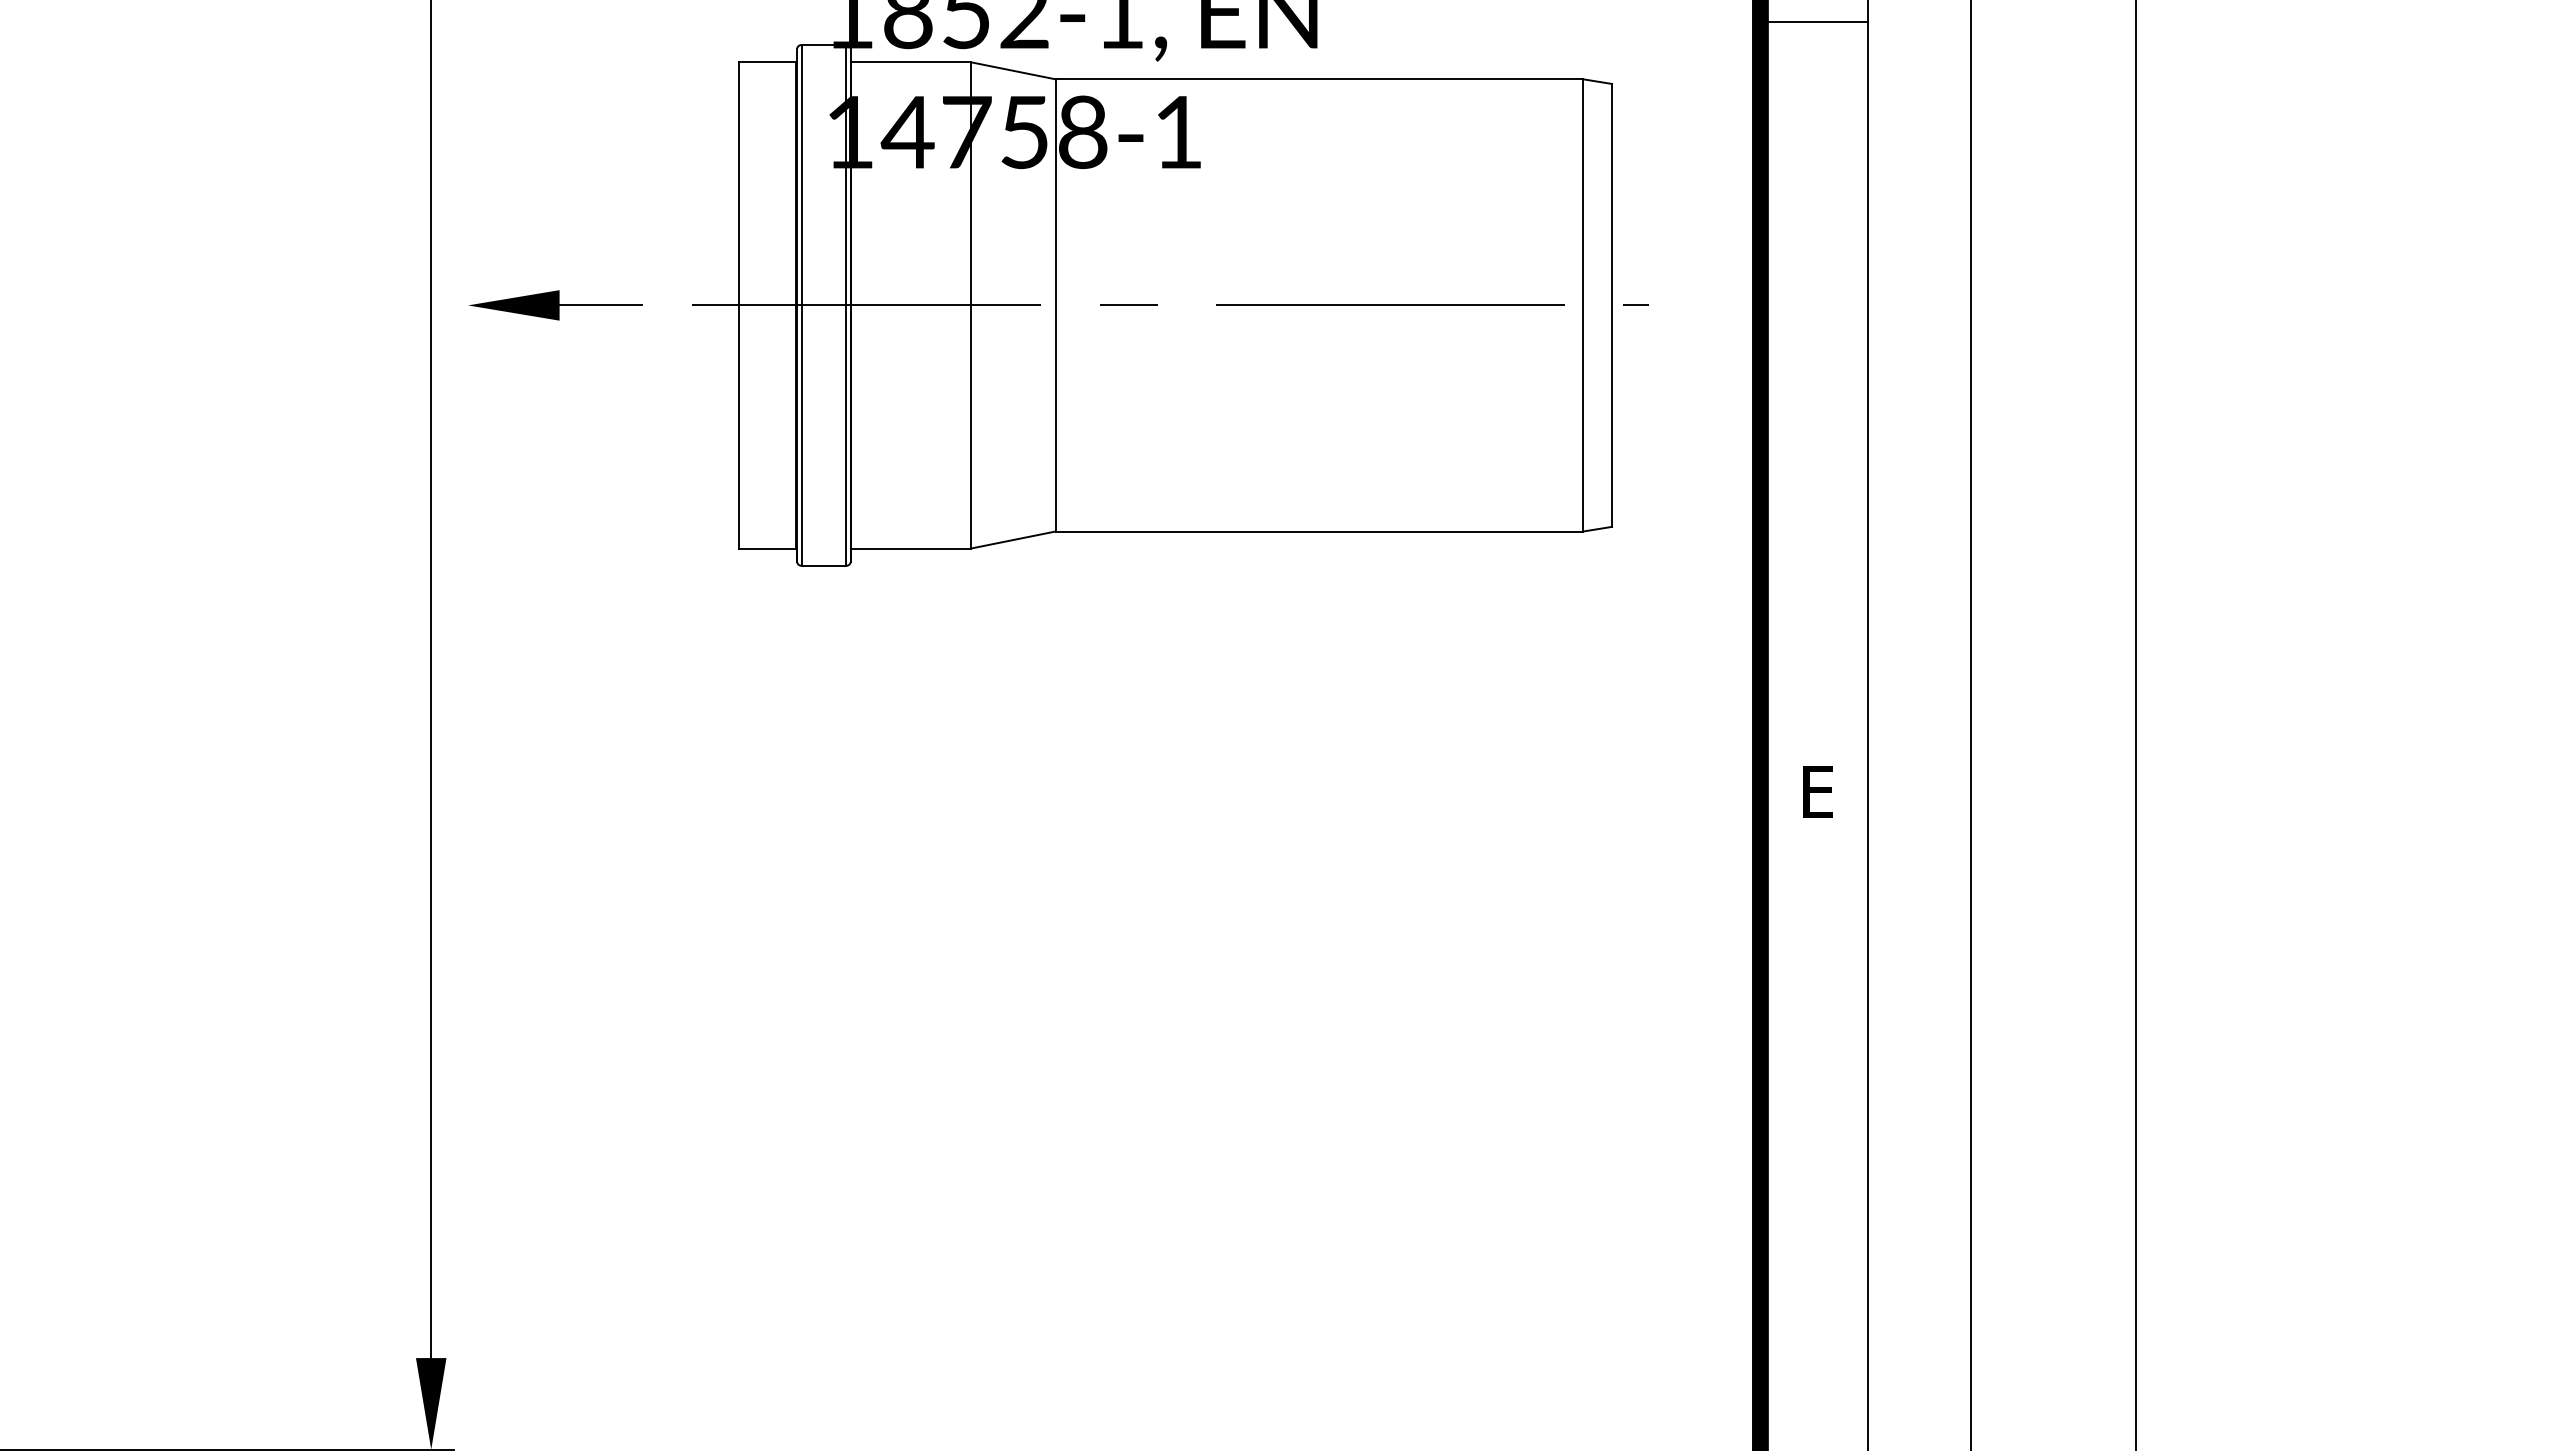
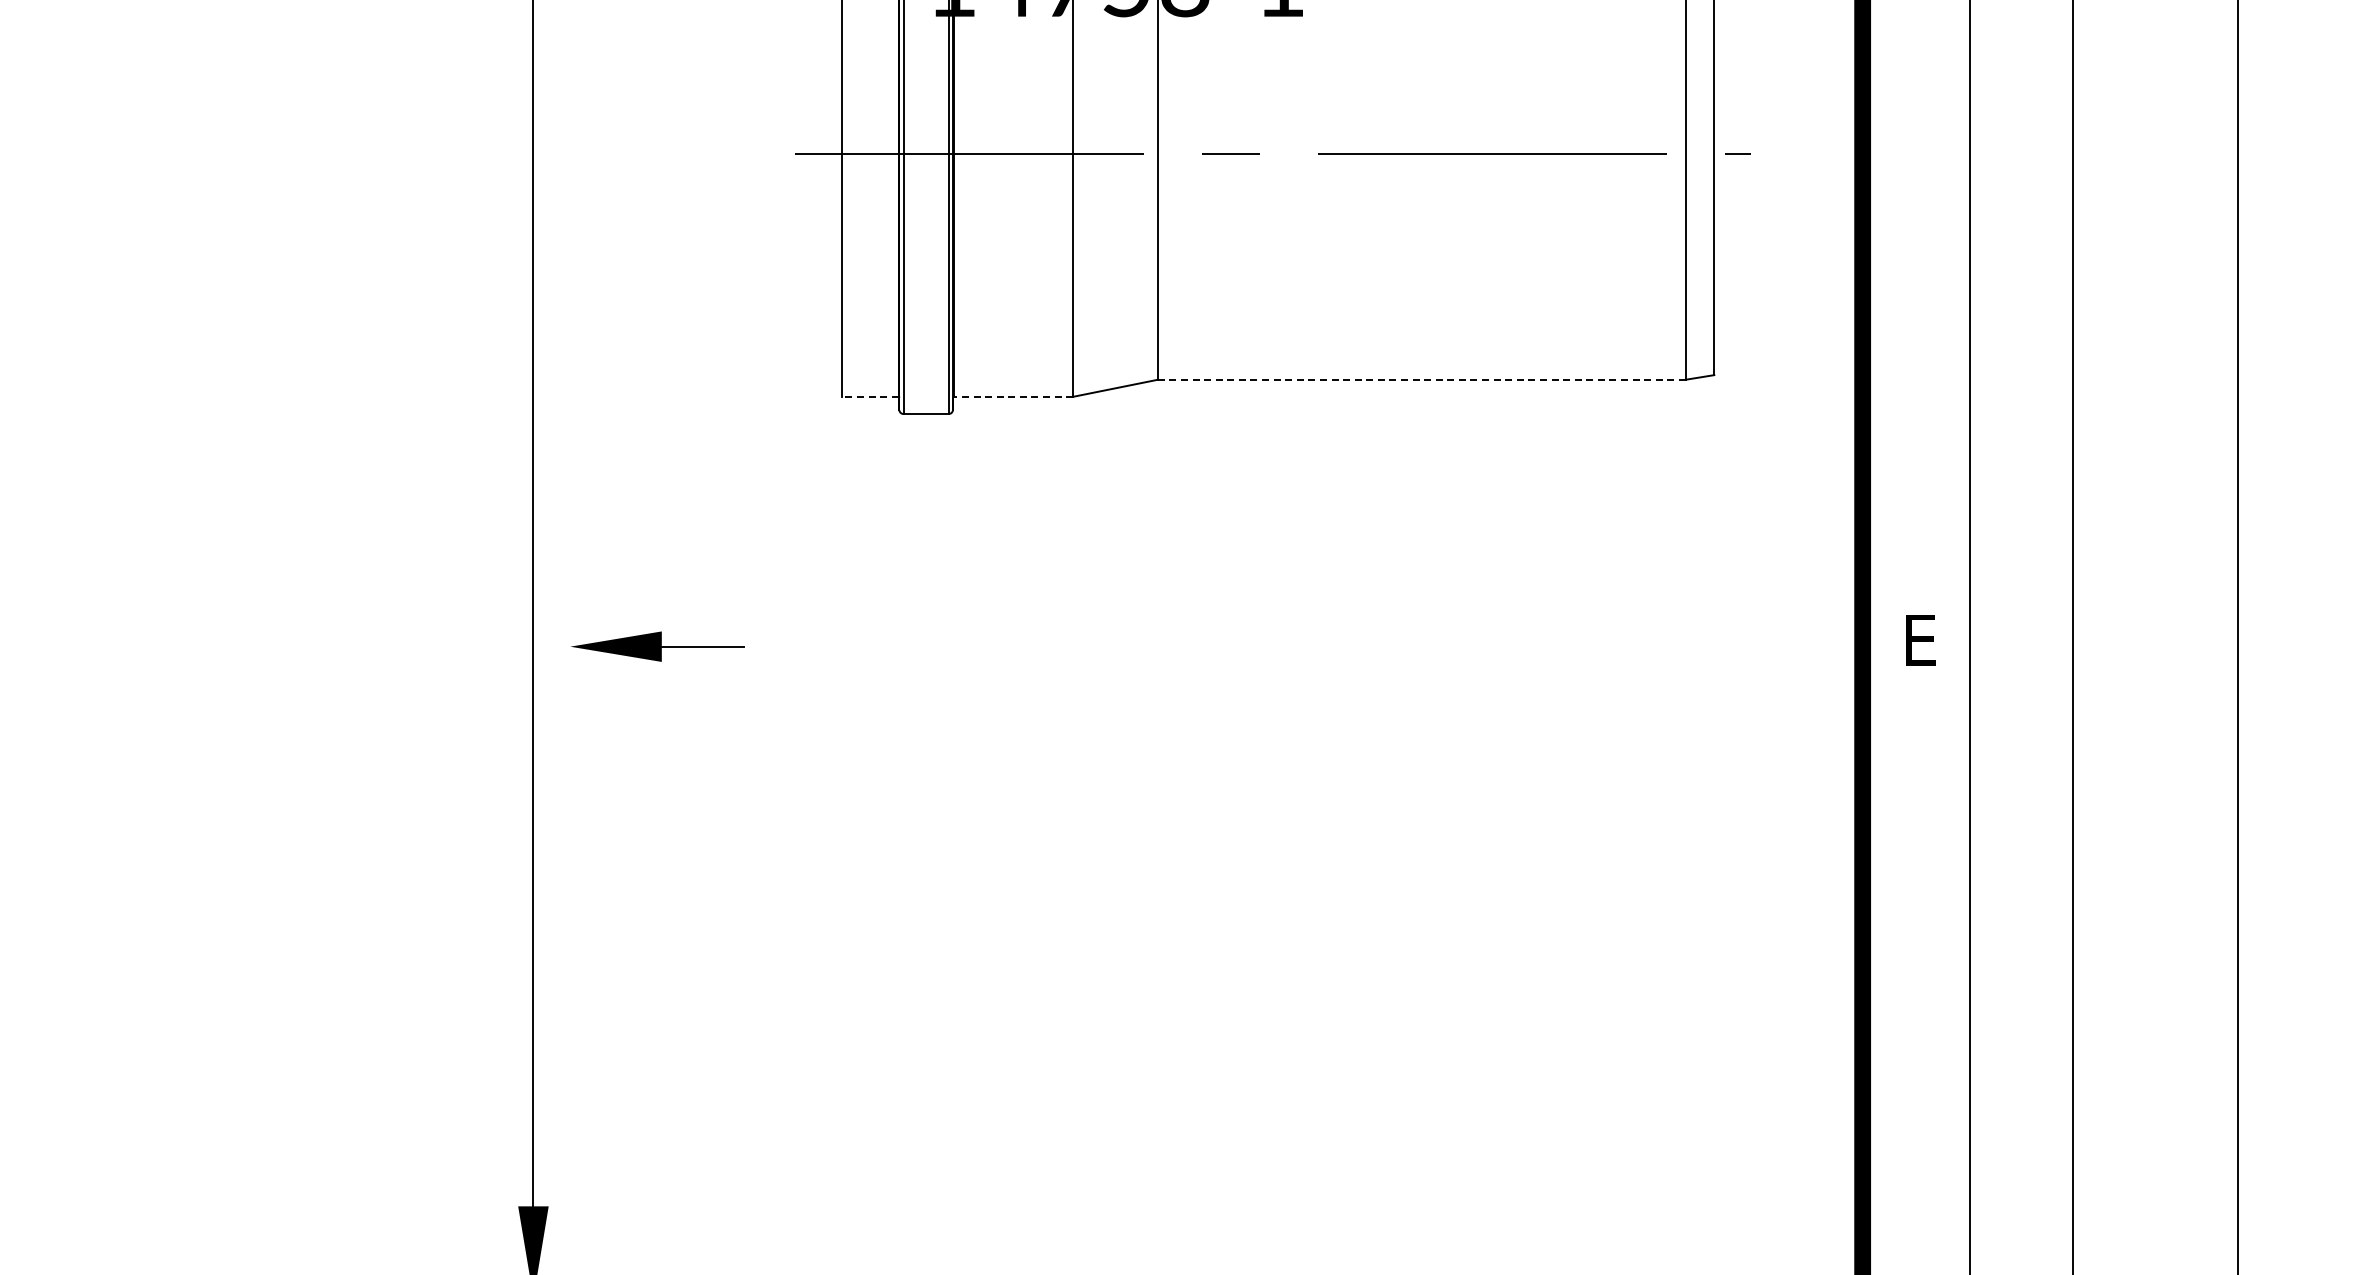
part: (555, 305) -> (657, 646), moved
line: (1319, 531) -> (1421, 379), solid -> dashed
line: (767, 548) -> (869, 396), solid -> dashed
line: (911, 548) -> (1013, 396), solid -> dashed

